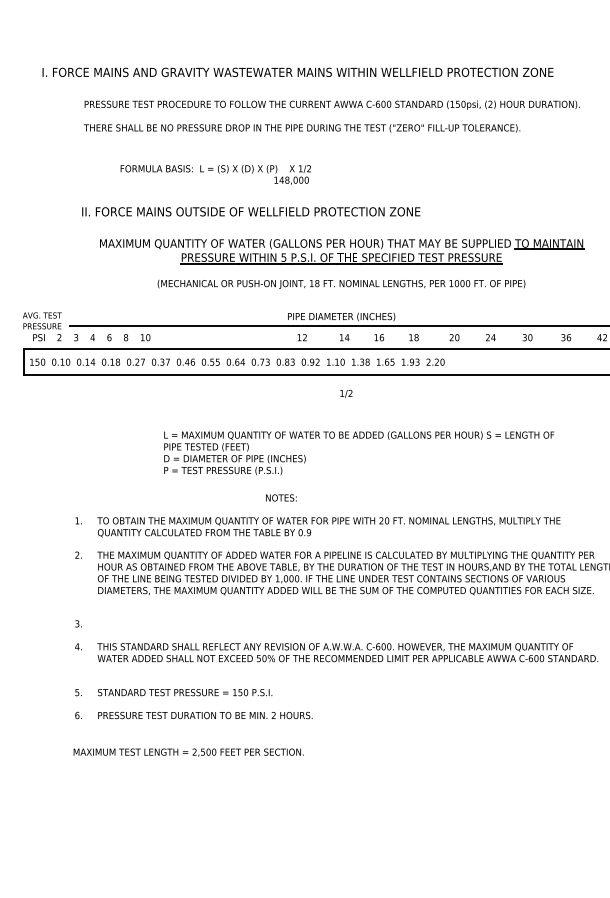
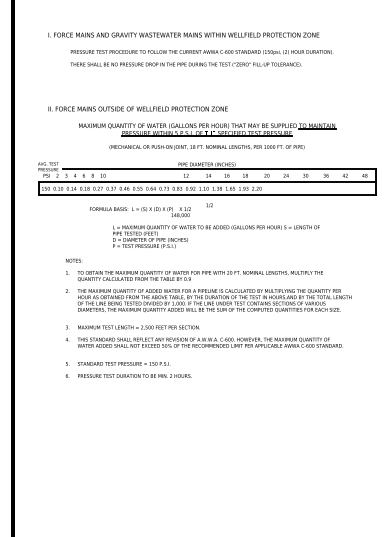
text: (216, 175) -> (140, 212), moved
text: (250, 210) -> (137, 108), moved
text: (282, 497) -> (74, 260), moved
text: (187, 752) -> (138, 327), moved

